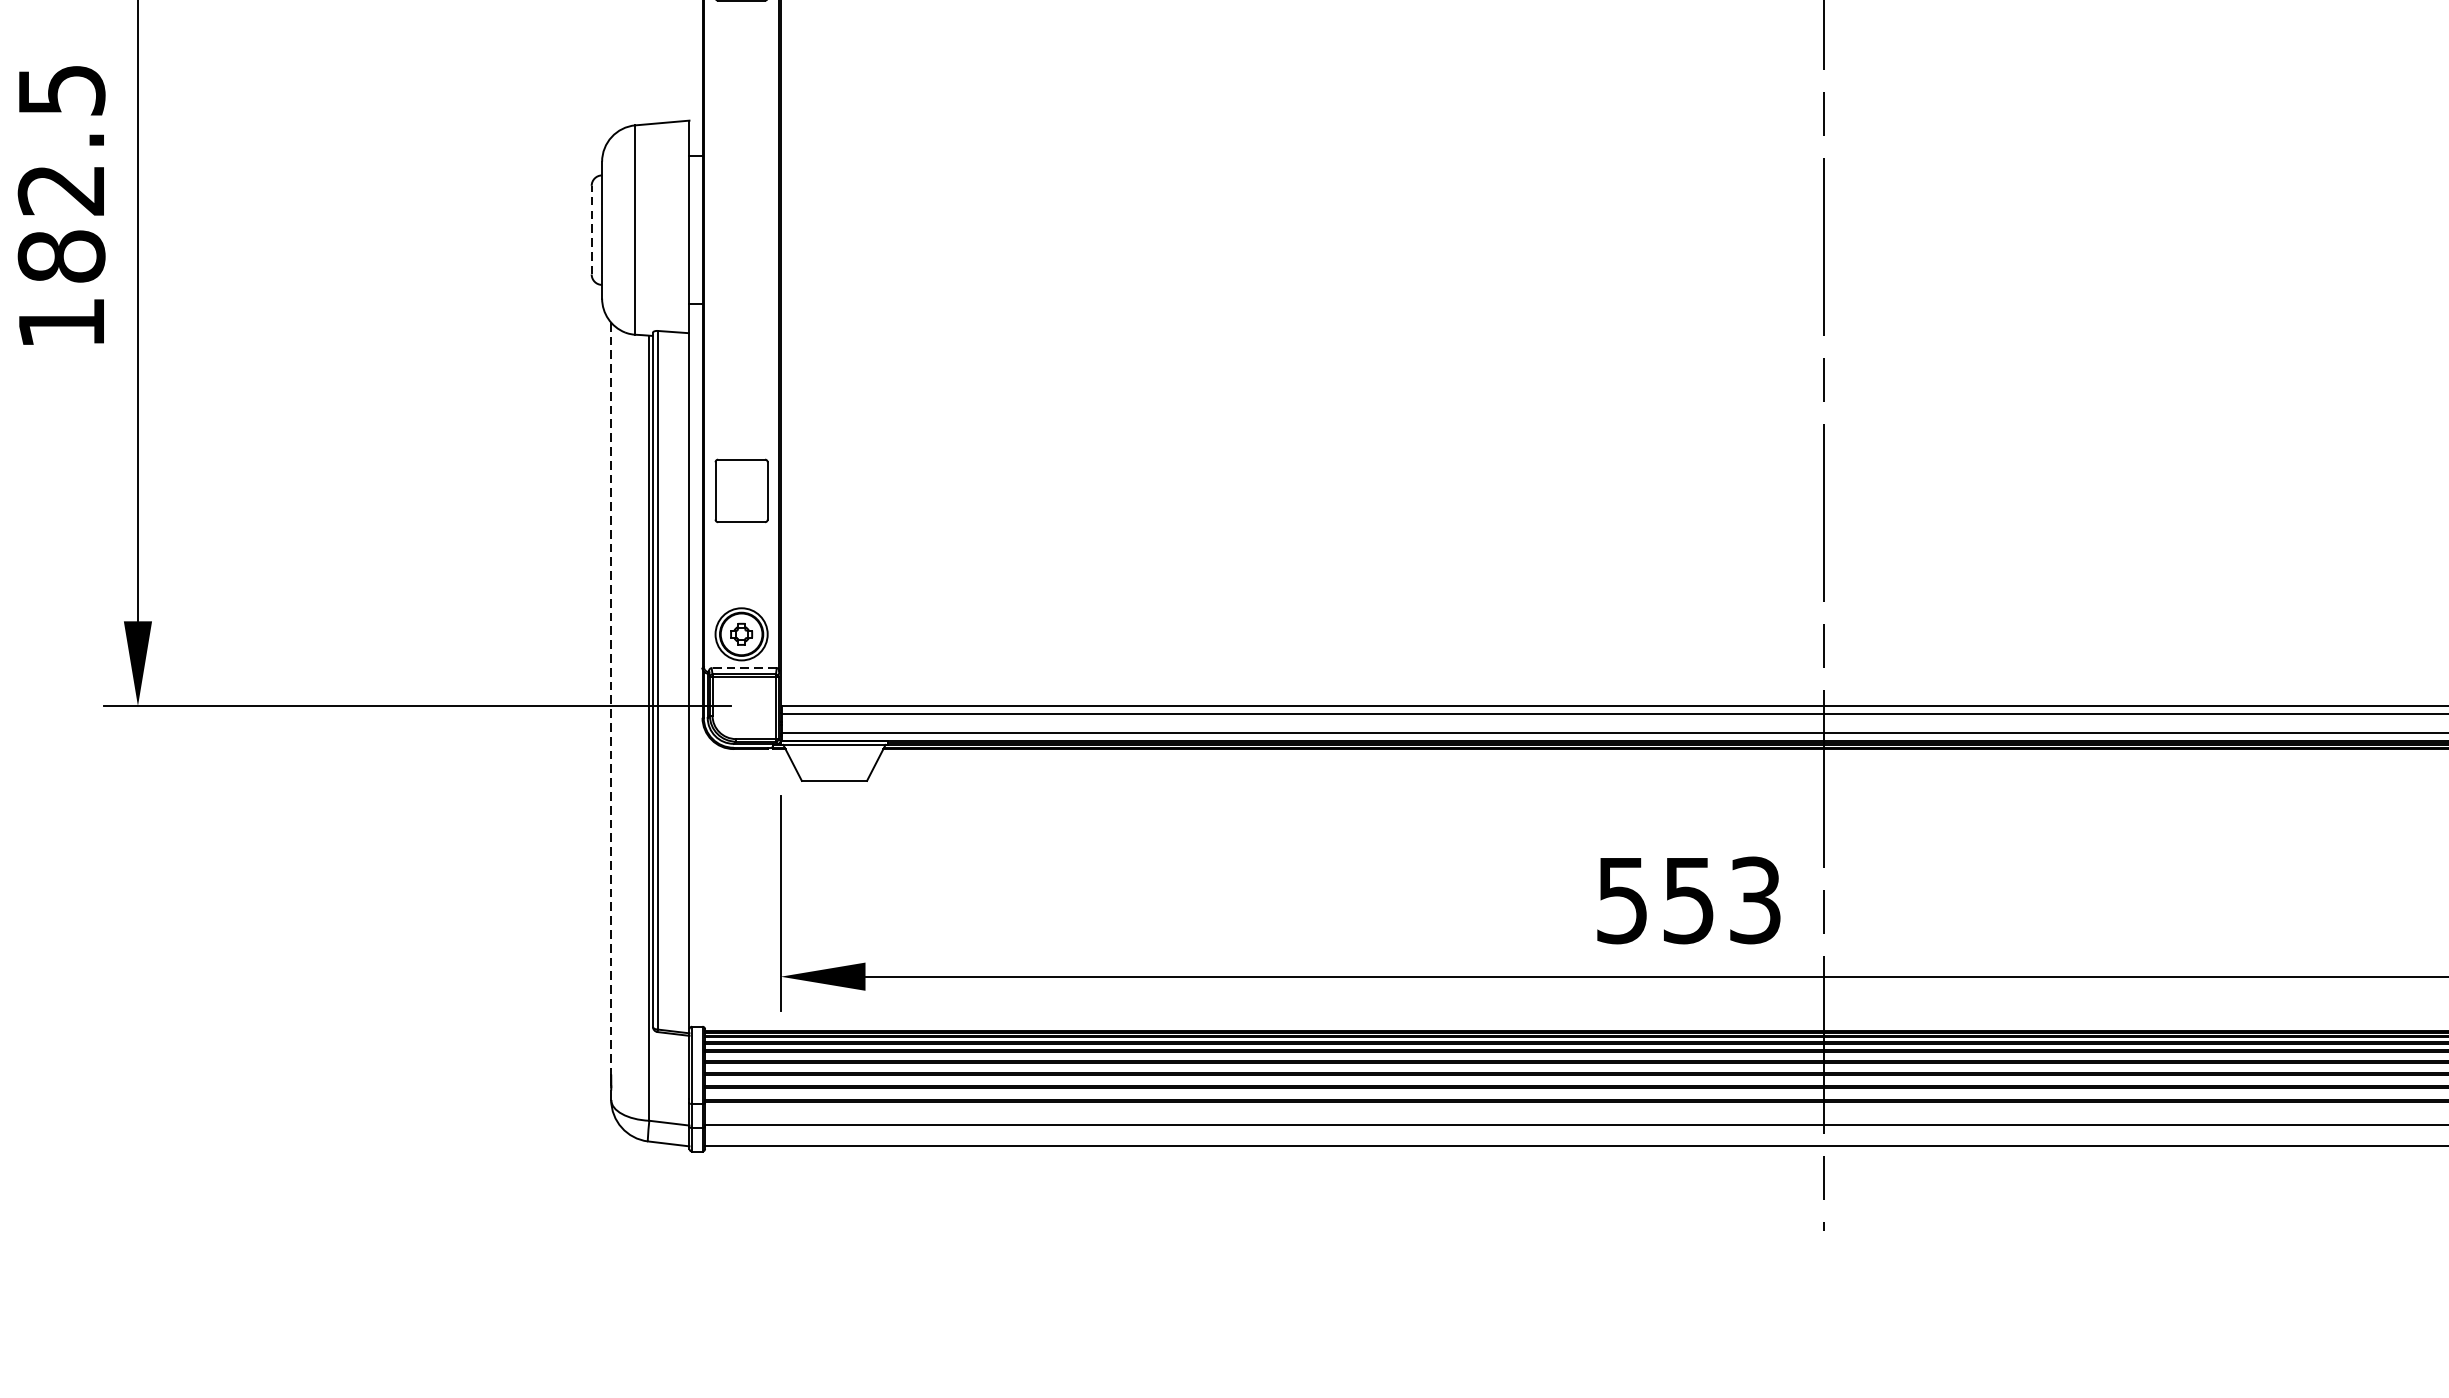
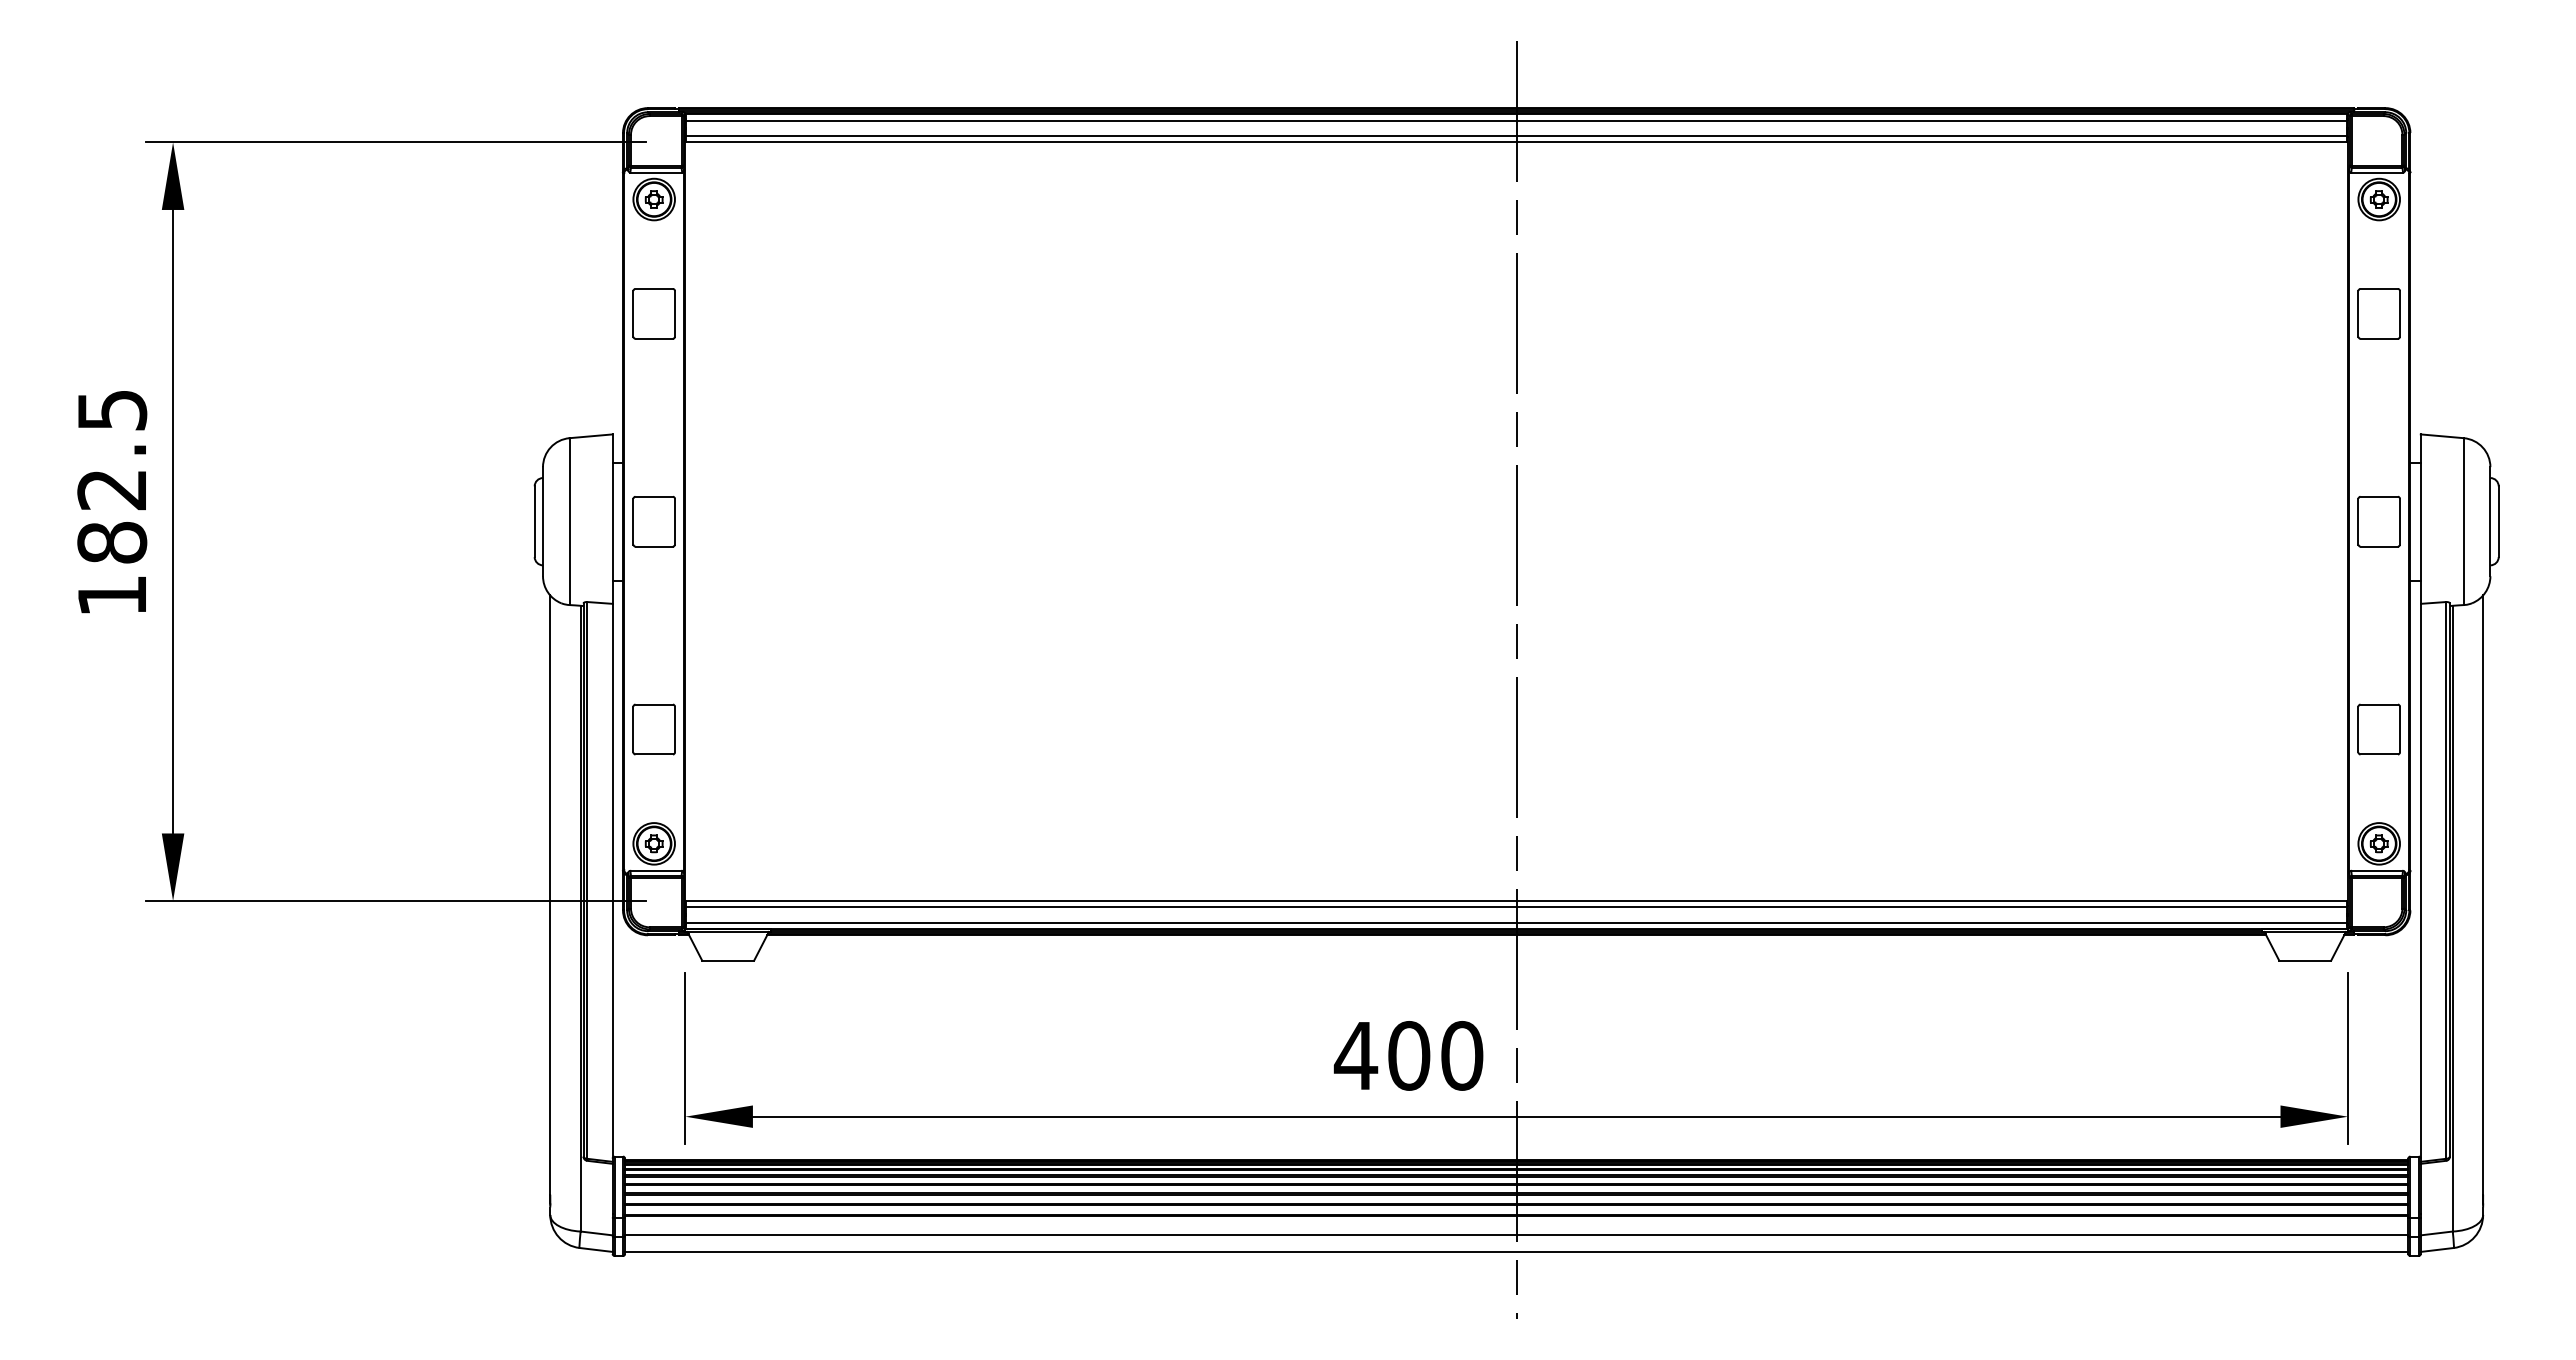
line: (591, 229) -> (534, 521), dashed -> solid
part: (740, 229) -> (653, 521), added
line: (744, 667) -> (656, 870), dashed -> solid
line: (611, 699) -> (550, 895), dashed -> solid
text: (1688, 899) -> (1408, 1055), 553 -> 400

